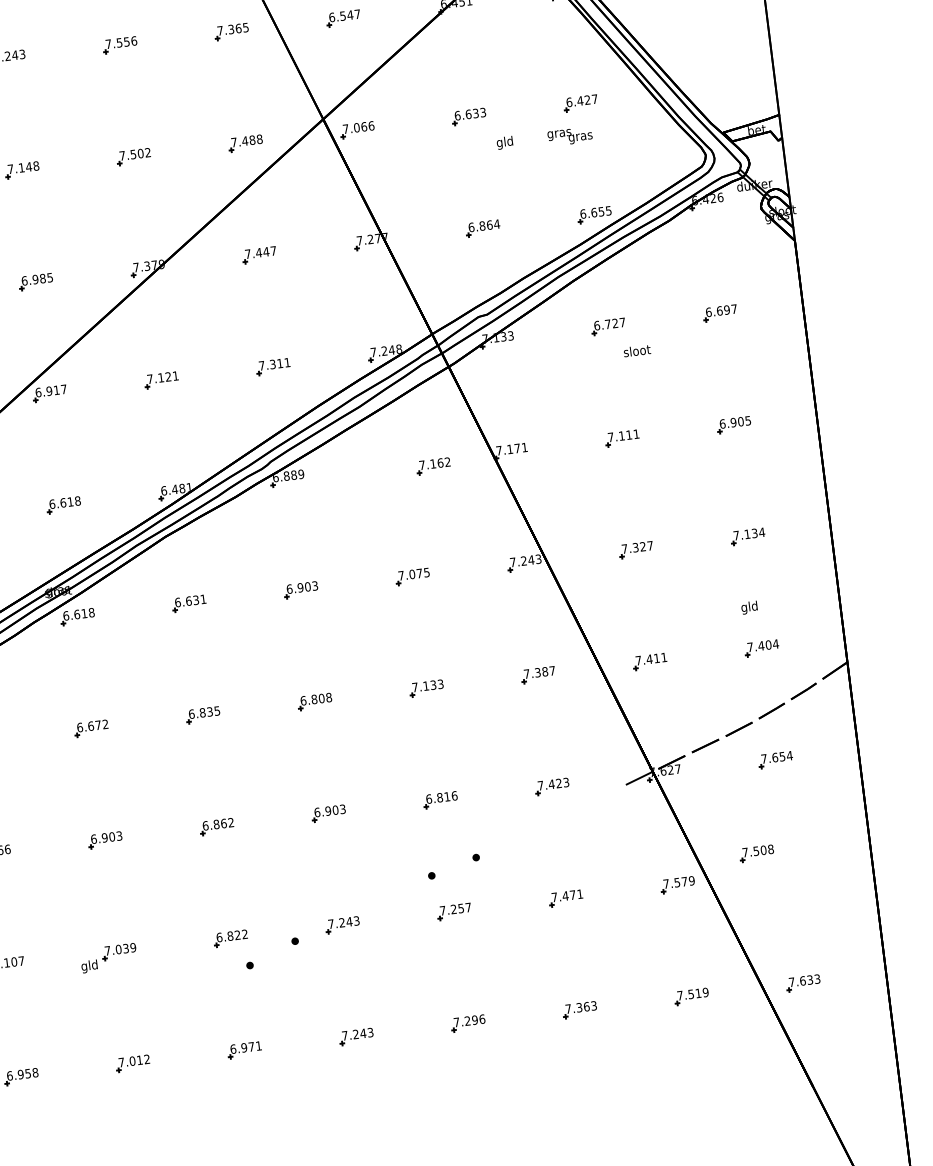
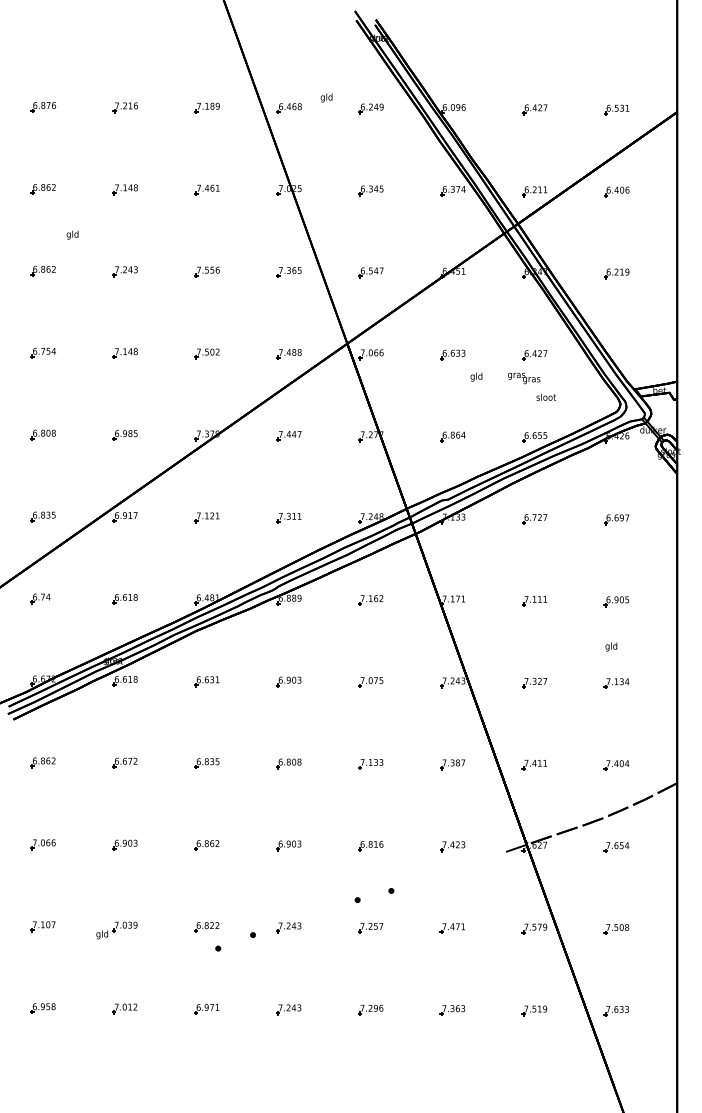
text: (637, 349) -> (546, 396), moved
part: (433, 466) -> (370, 600), moved
text: (749, 607) -> (611, 646), moved
part: (756, 853) -> (616, 929), moved

